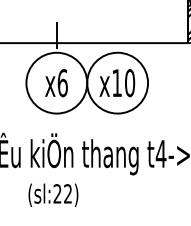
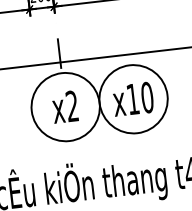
text: (62, 83) -> (72, 106), x6 -> x2

